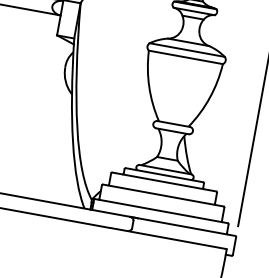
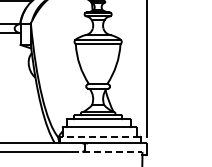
line: (161, 211) -> (100, 136), solid -> dashed
line: (169, 237) -> (107, 151), solid -> dashed

